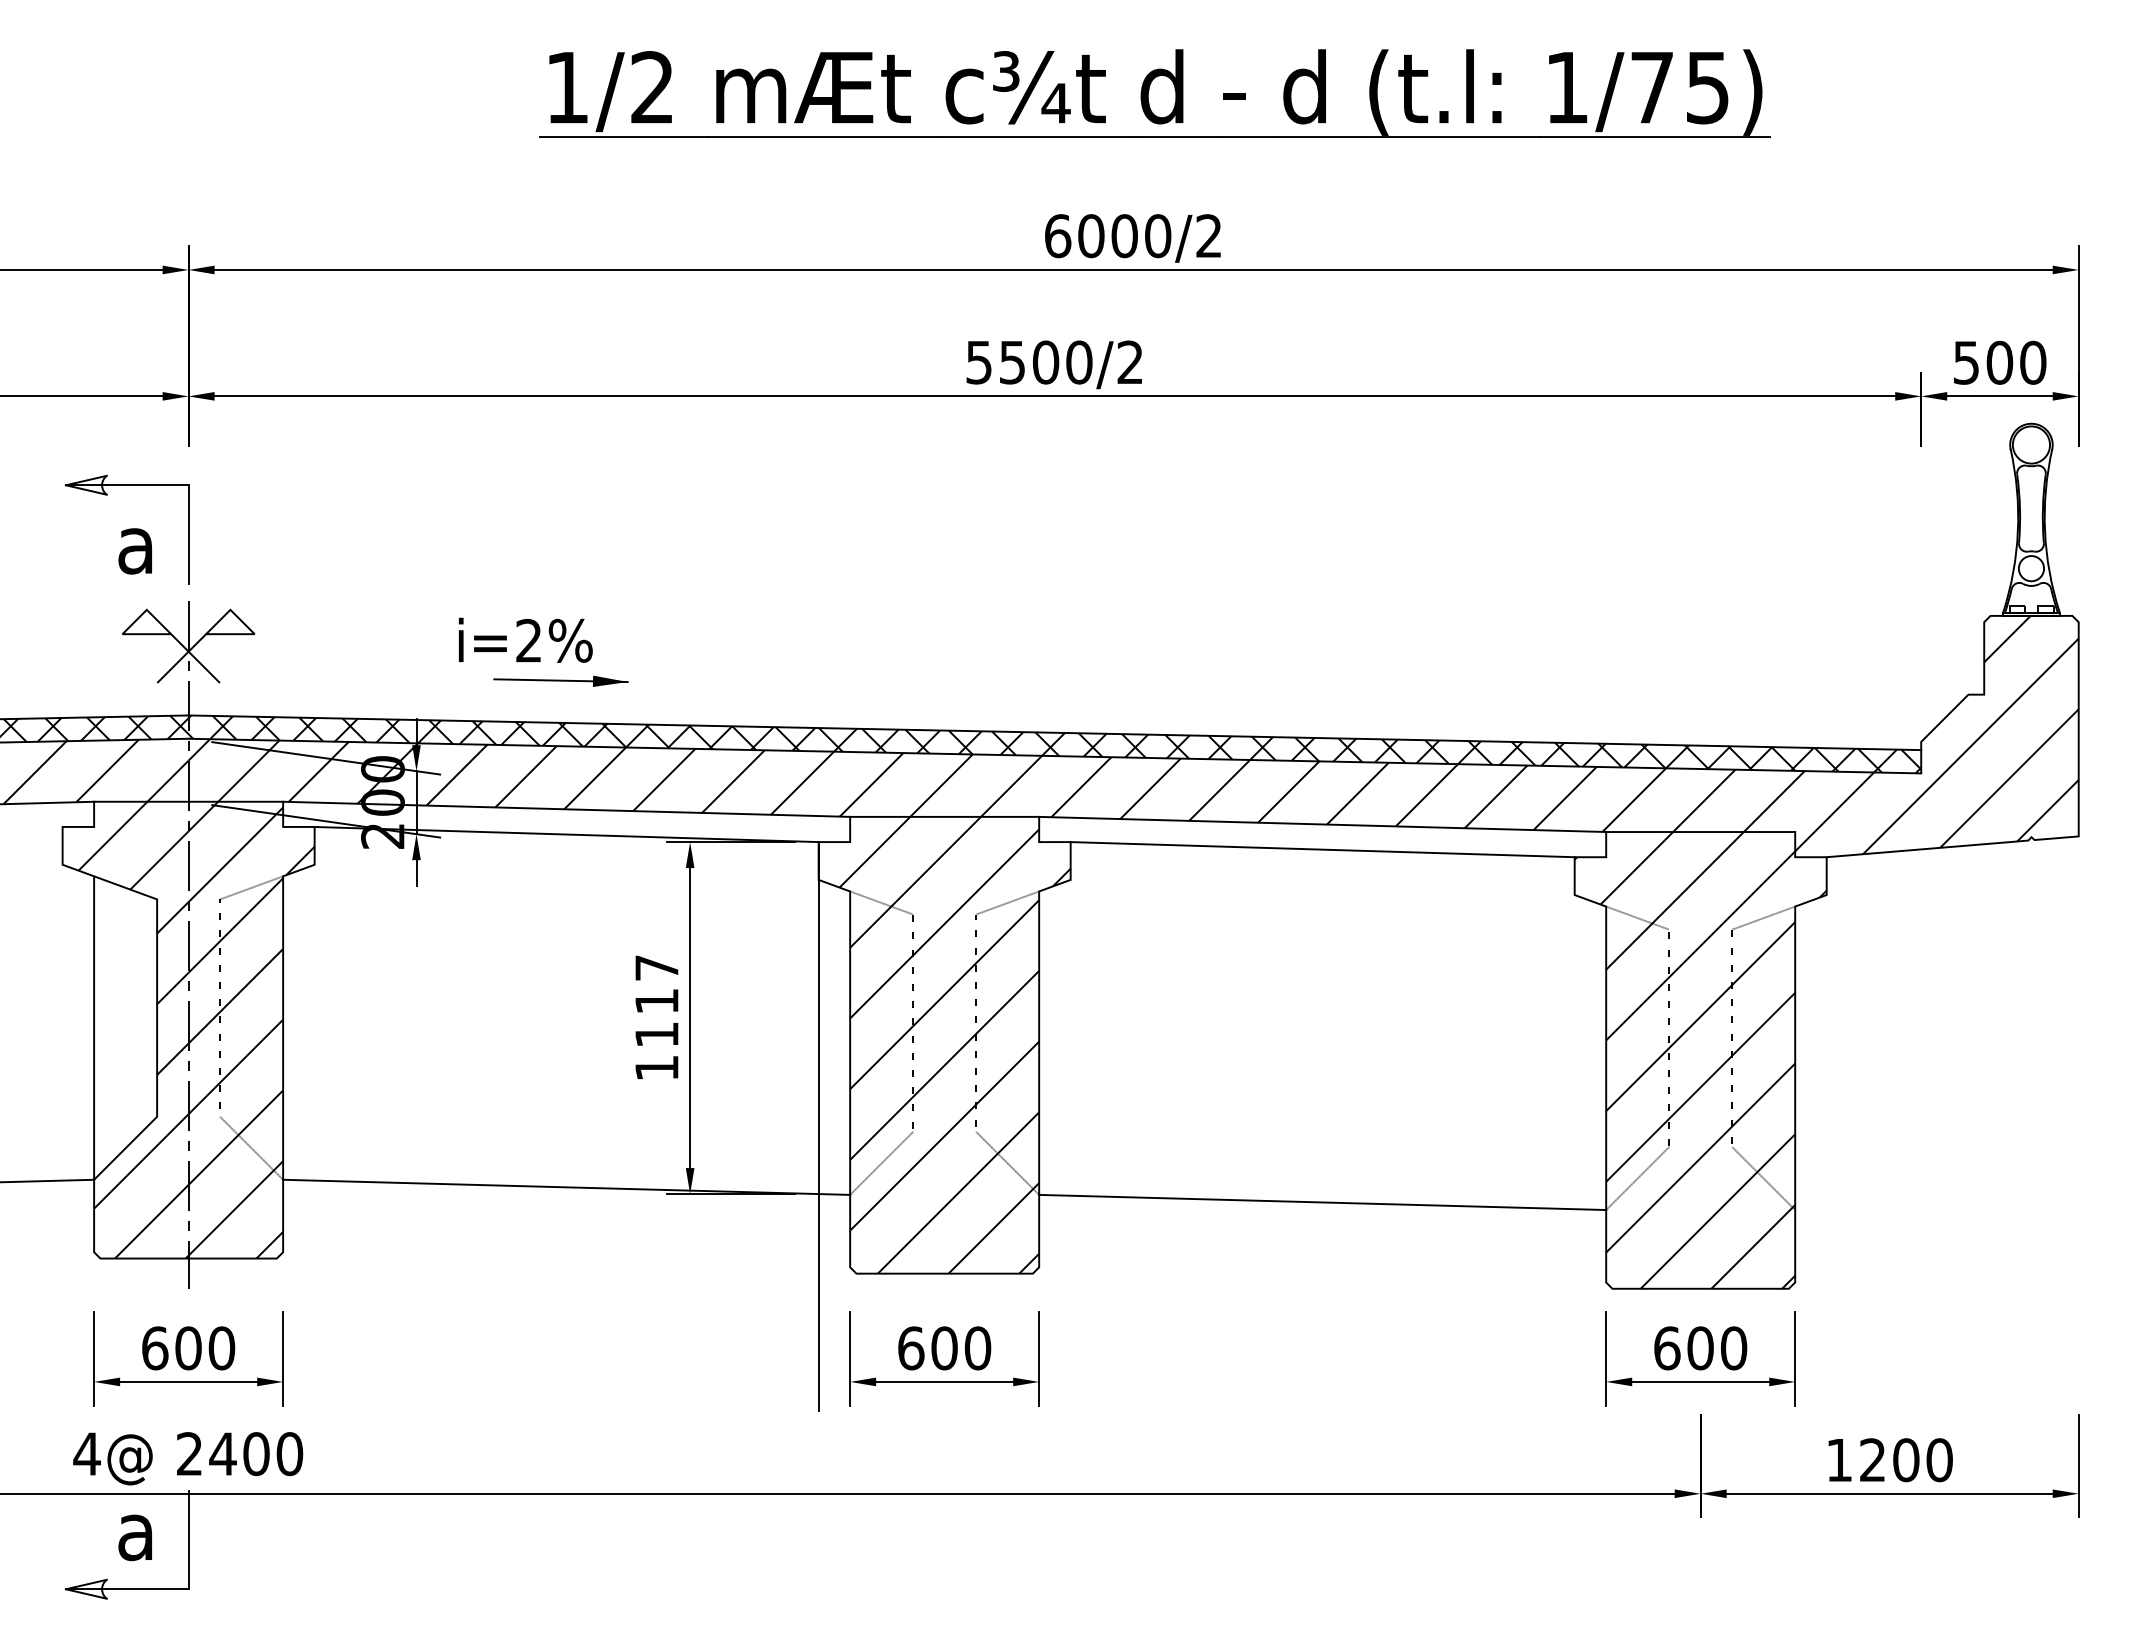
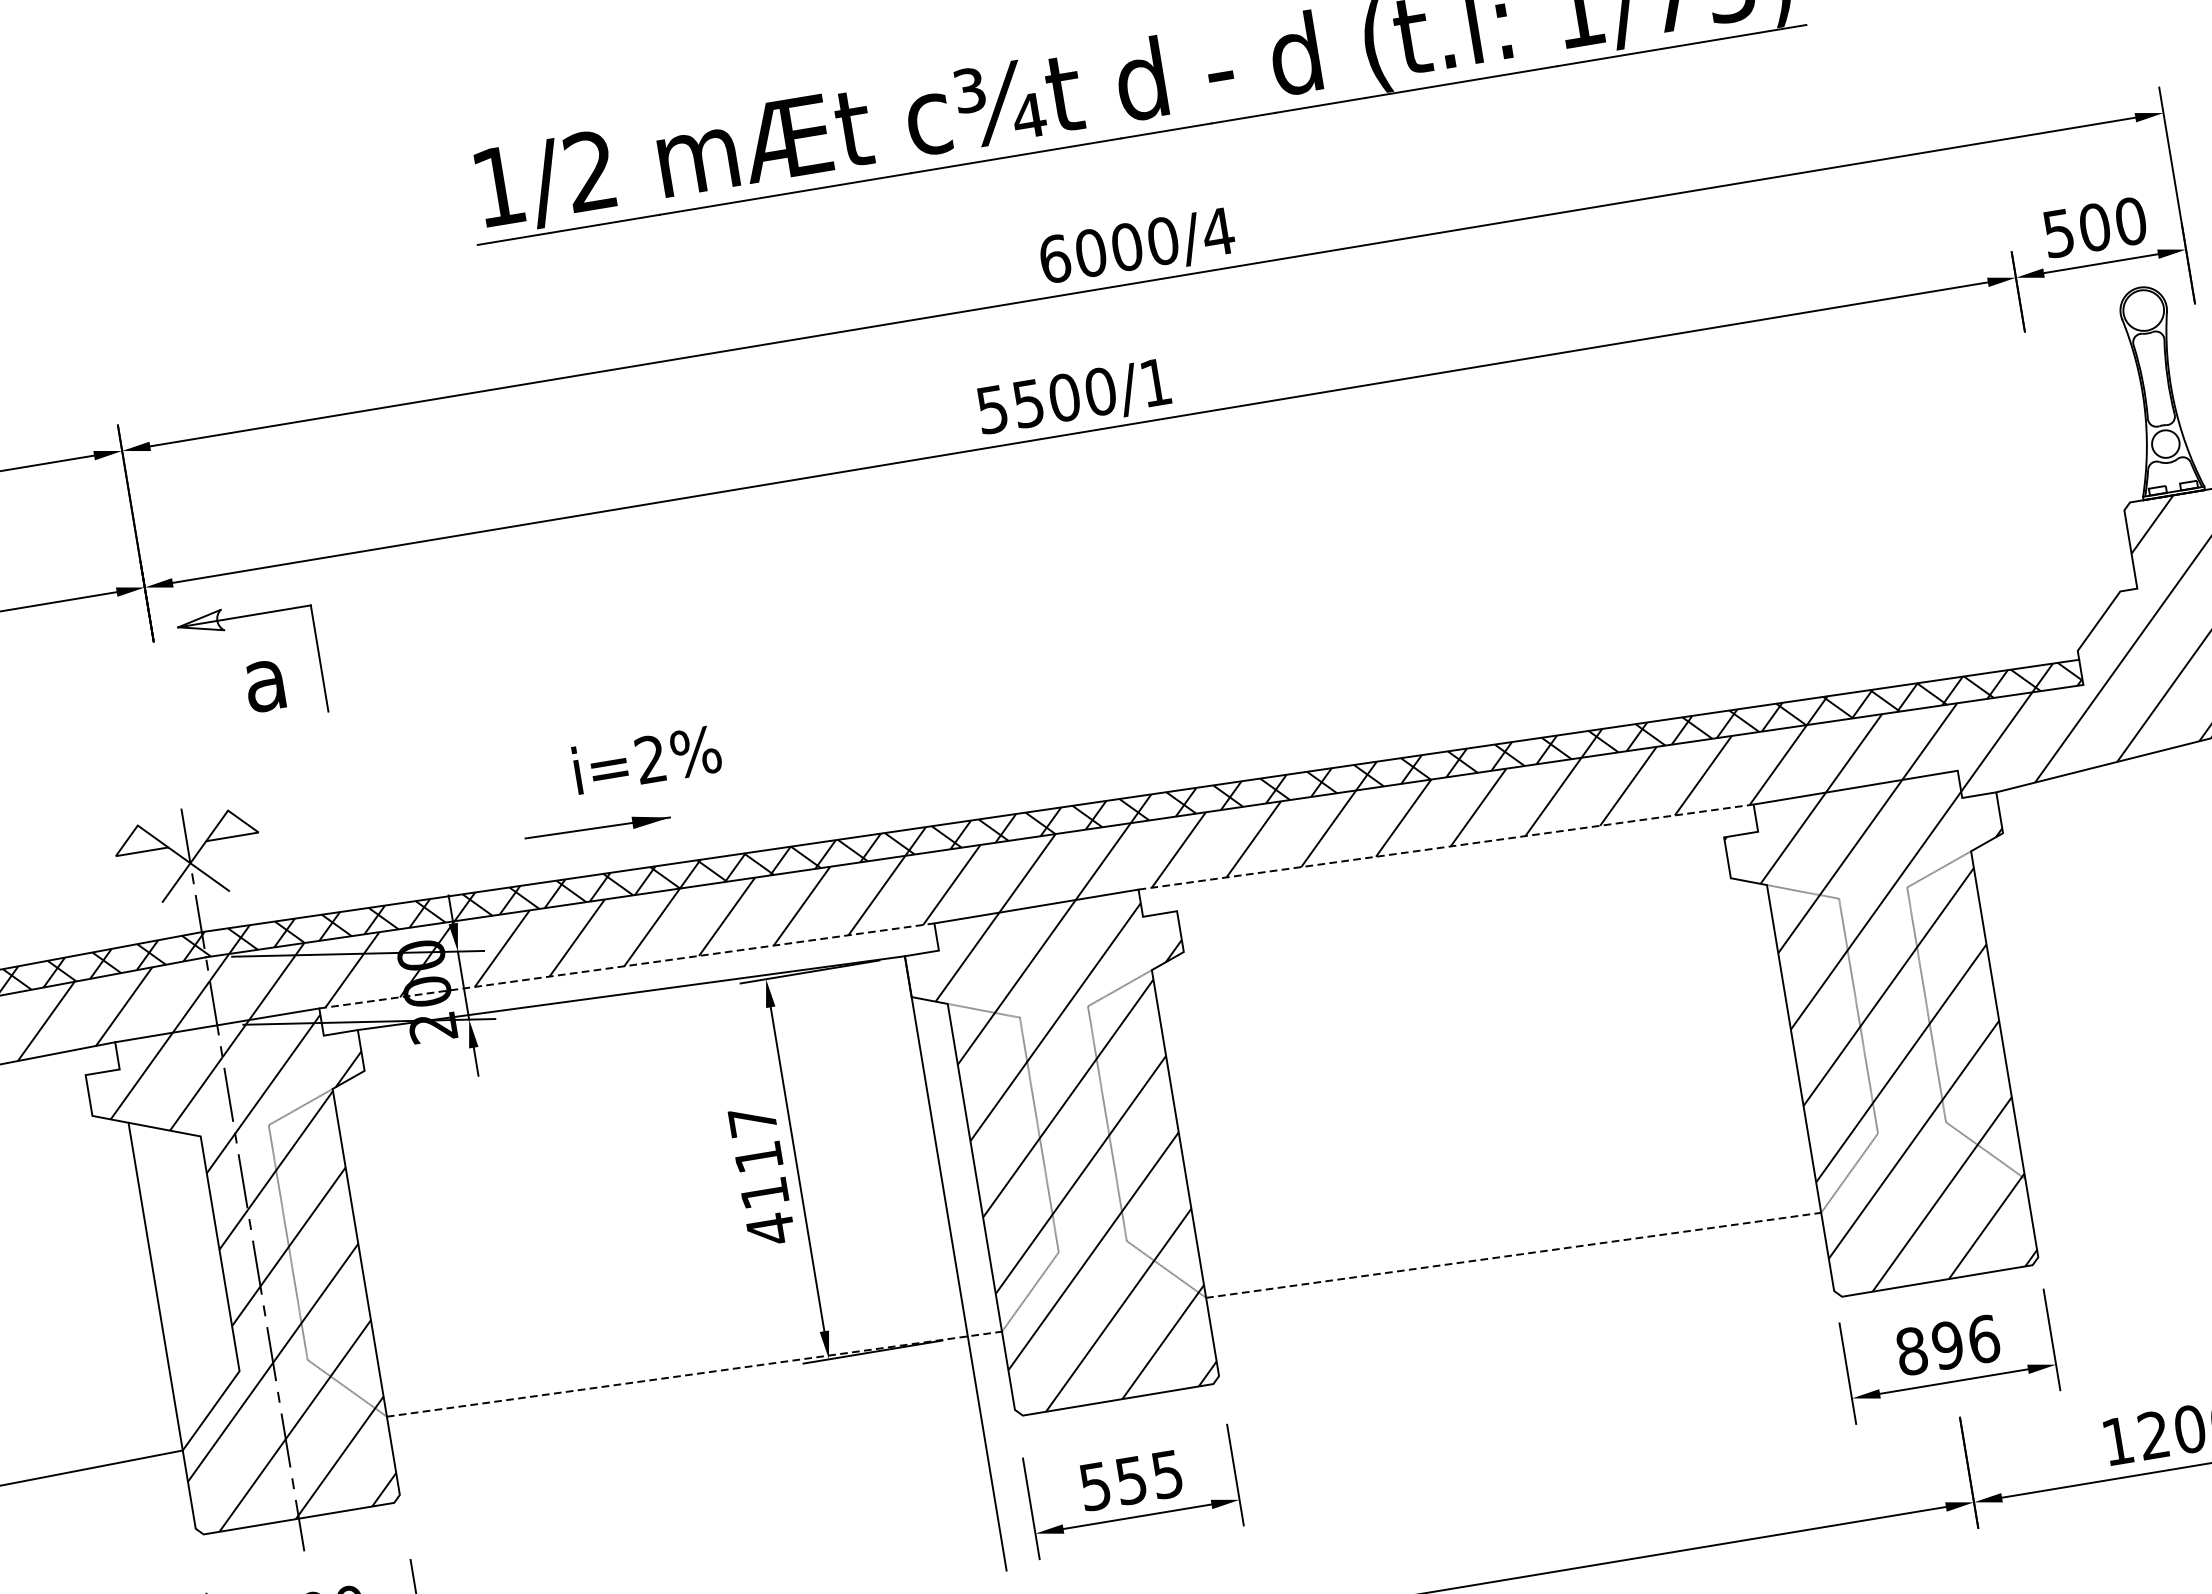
text: (1208, 235) -> (1217, 231), 6000/2 -> 6000/4
text: (1129, 361) -> (1154, 381), 5500/2 -> 5500/1
part: (107, 495) -> (225, 630), moved
text: (525, 639) -> (646, 758), moved
line: (566, 809) -> (626, 966), solid -> dashed
line: (1322, 824) -> (1445, 847), solid -> dashed
line: (1322, 849) -> (1450, 874), removed
text: (656, 1068) -> (770, 1229), 1117 -> 4117
line: (566, 1187) -> (694, 1374), solid -> dashed
line: (1322, 1202) -> (1513, 1255), solid -> dashed
text: (944, 1348) -> (1131, 1480), 600 -> 555
text: (1700, 1348) -> (1947, 1345), 600 -> 896

